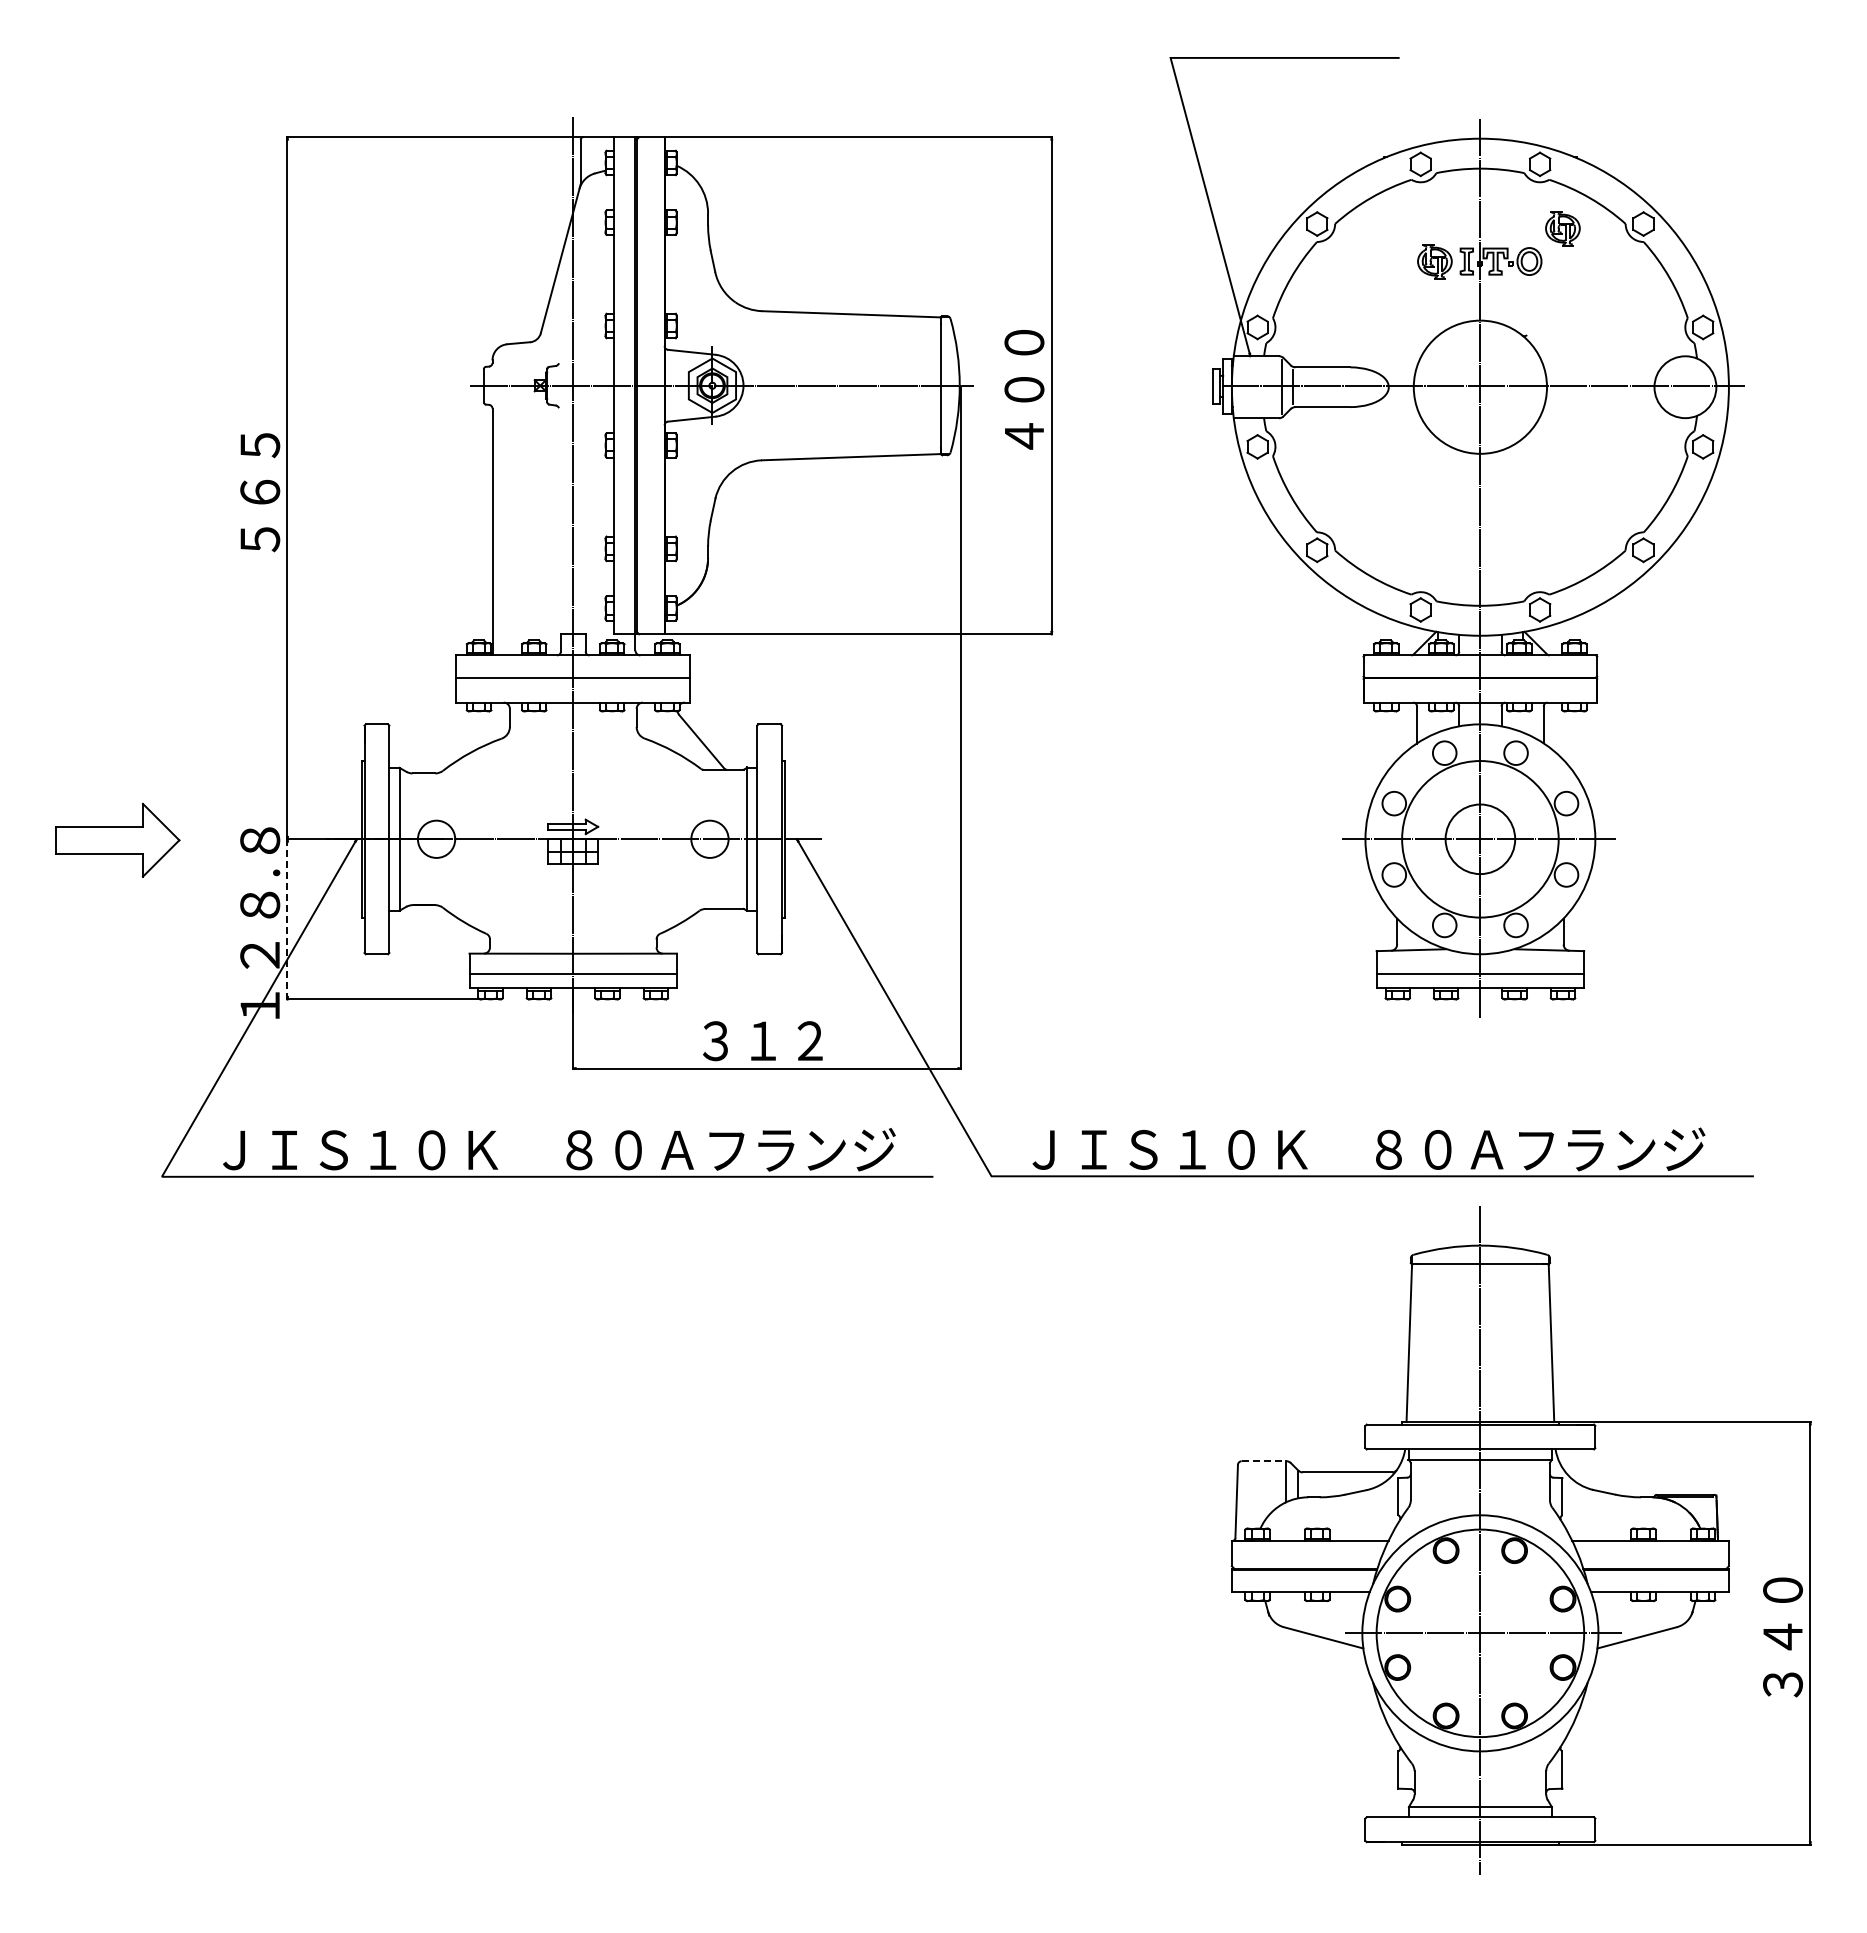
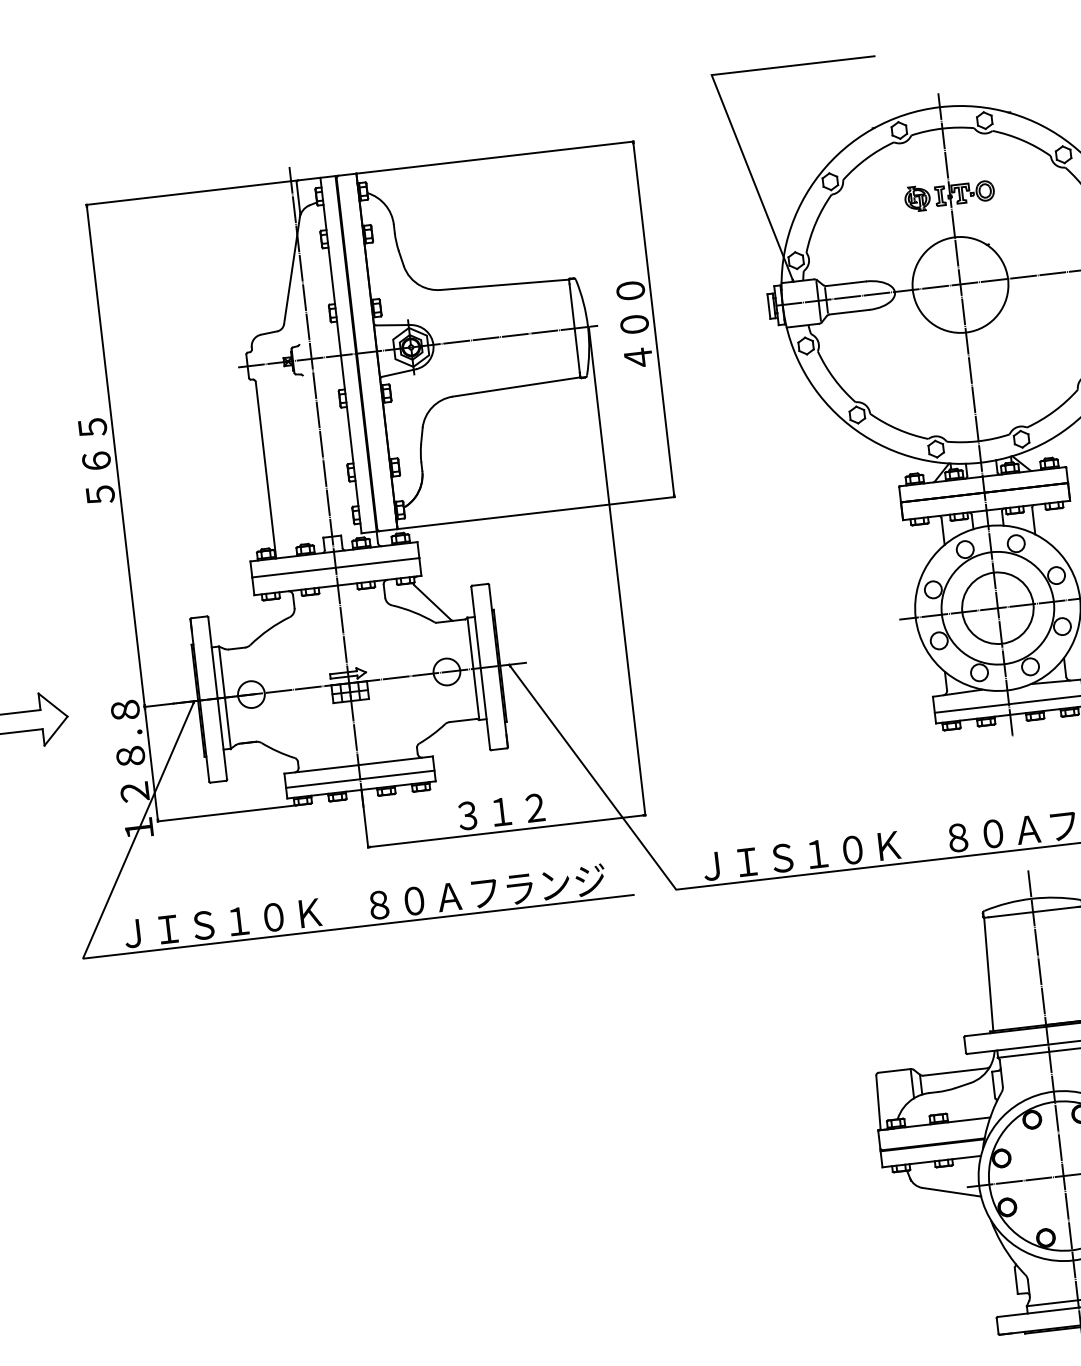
part: (1562, 228) -> (1006, 164), removed
circle: (1480, 839) -> (997, 608), size x1.43
line: (287, 919) -> (151, 764), dashed -> solid
line: (1264, 1461) -> (894, 1071), dashed -> solid

